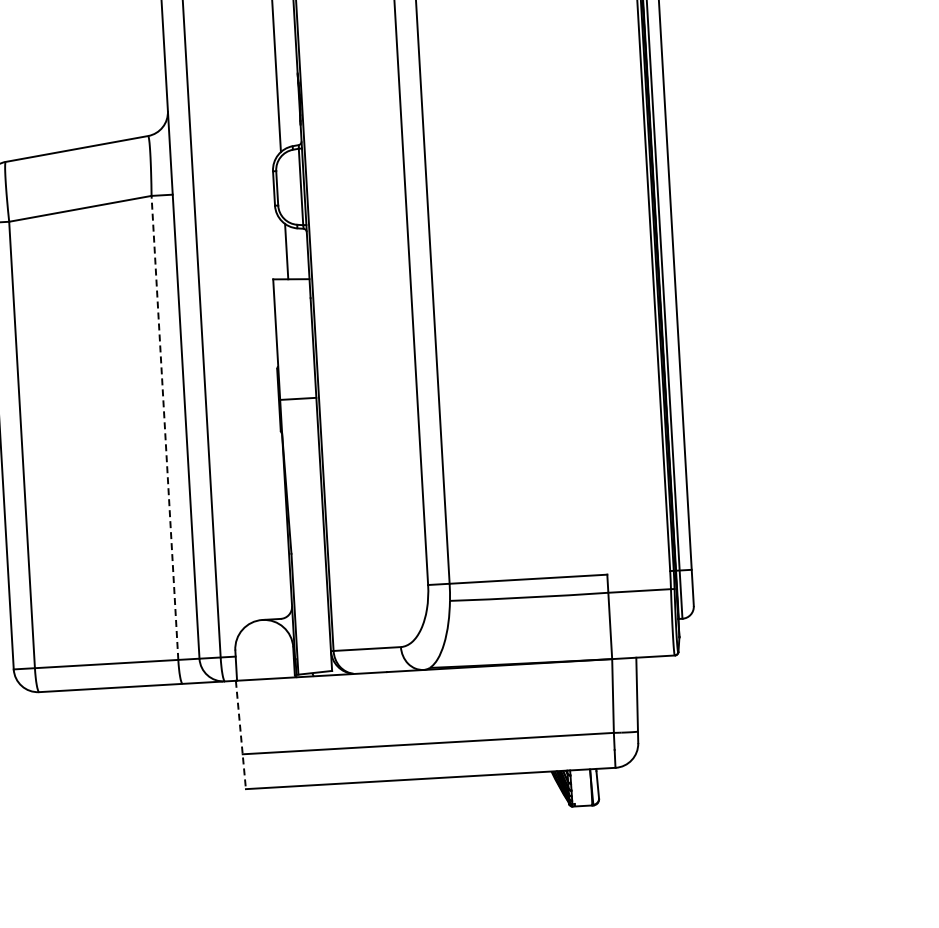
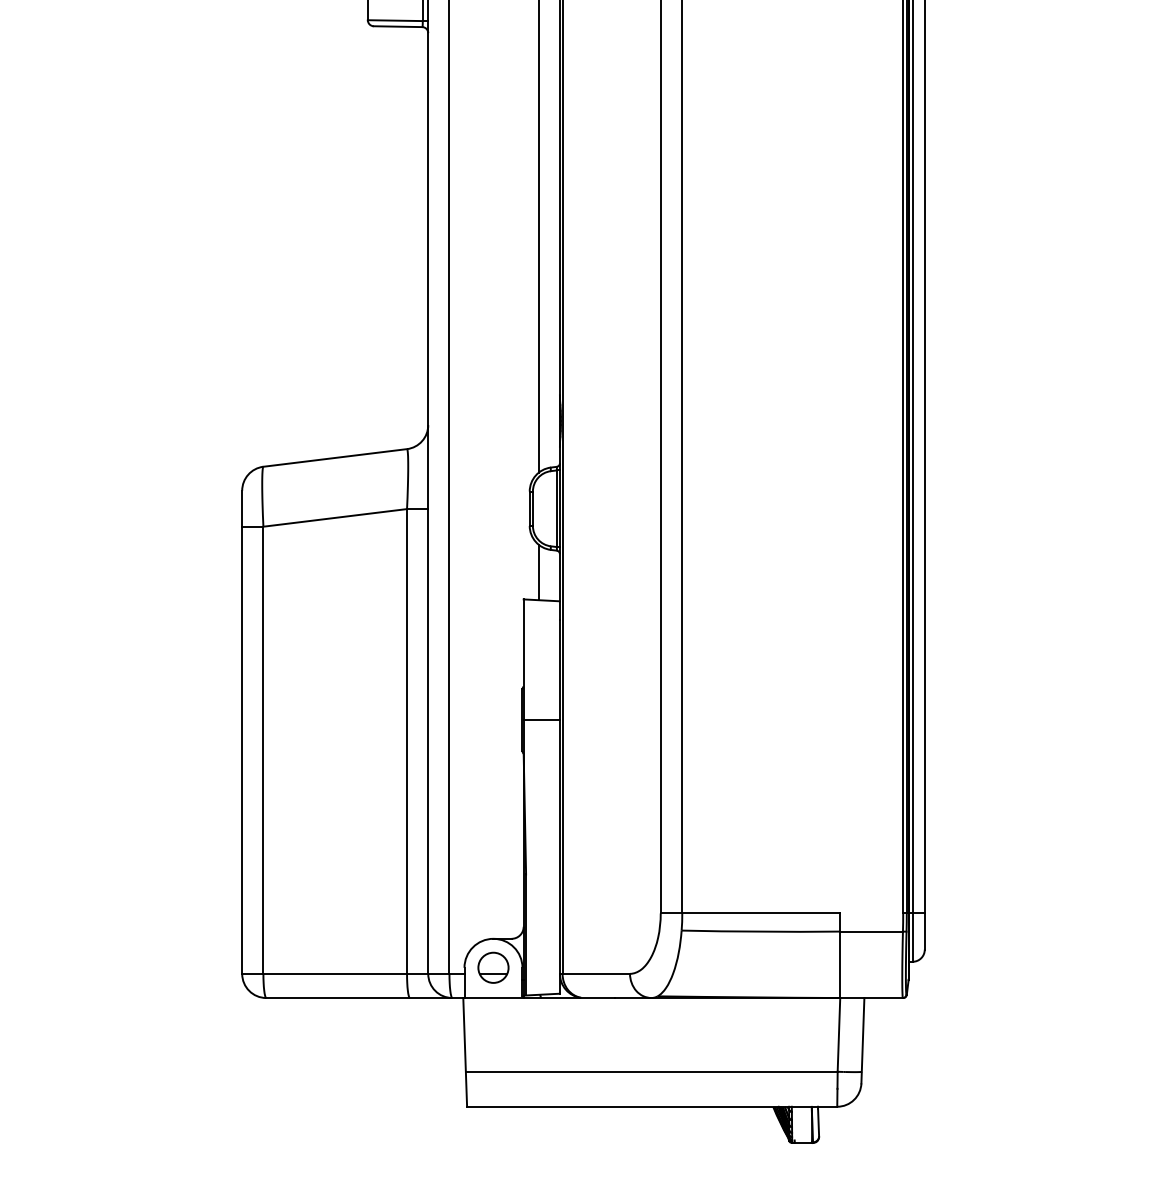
line: (165, 426) -> (407, 740), dashed -> solid
part: (264, 648) -> (493, 967), added
line: (241, 735) -> (465, 1052), dashed -> solid

